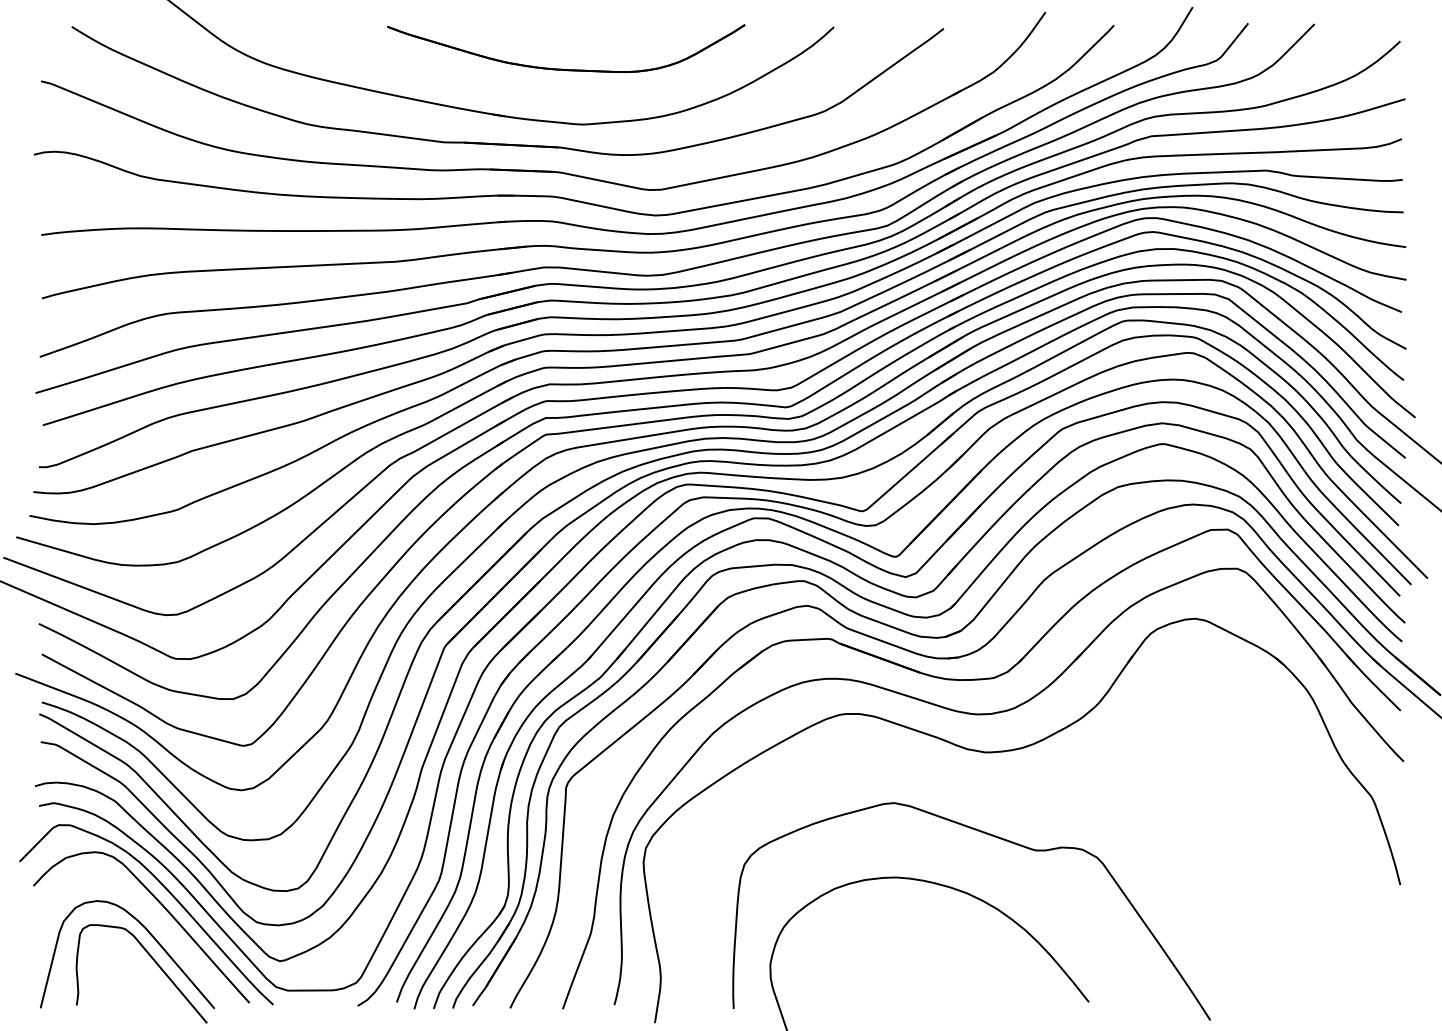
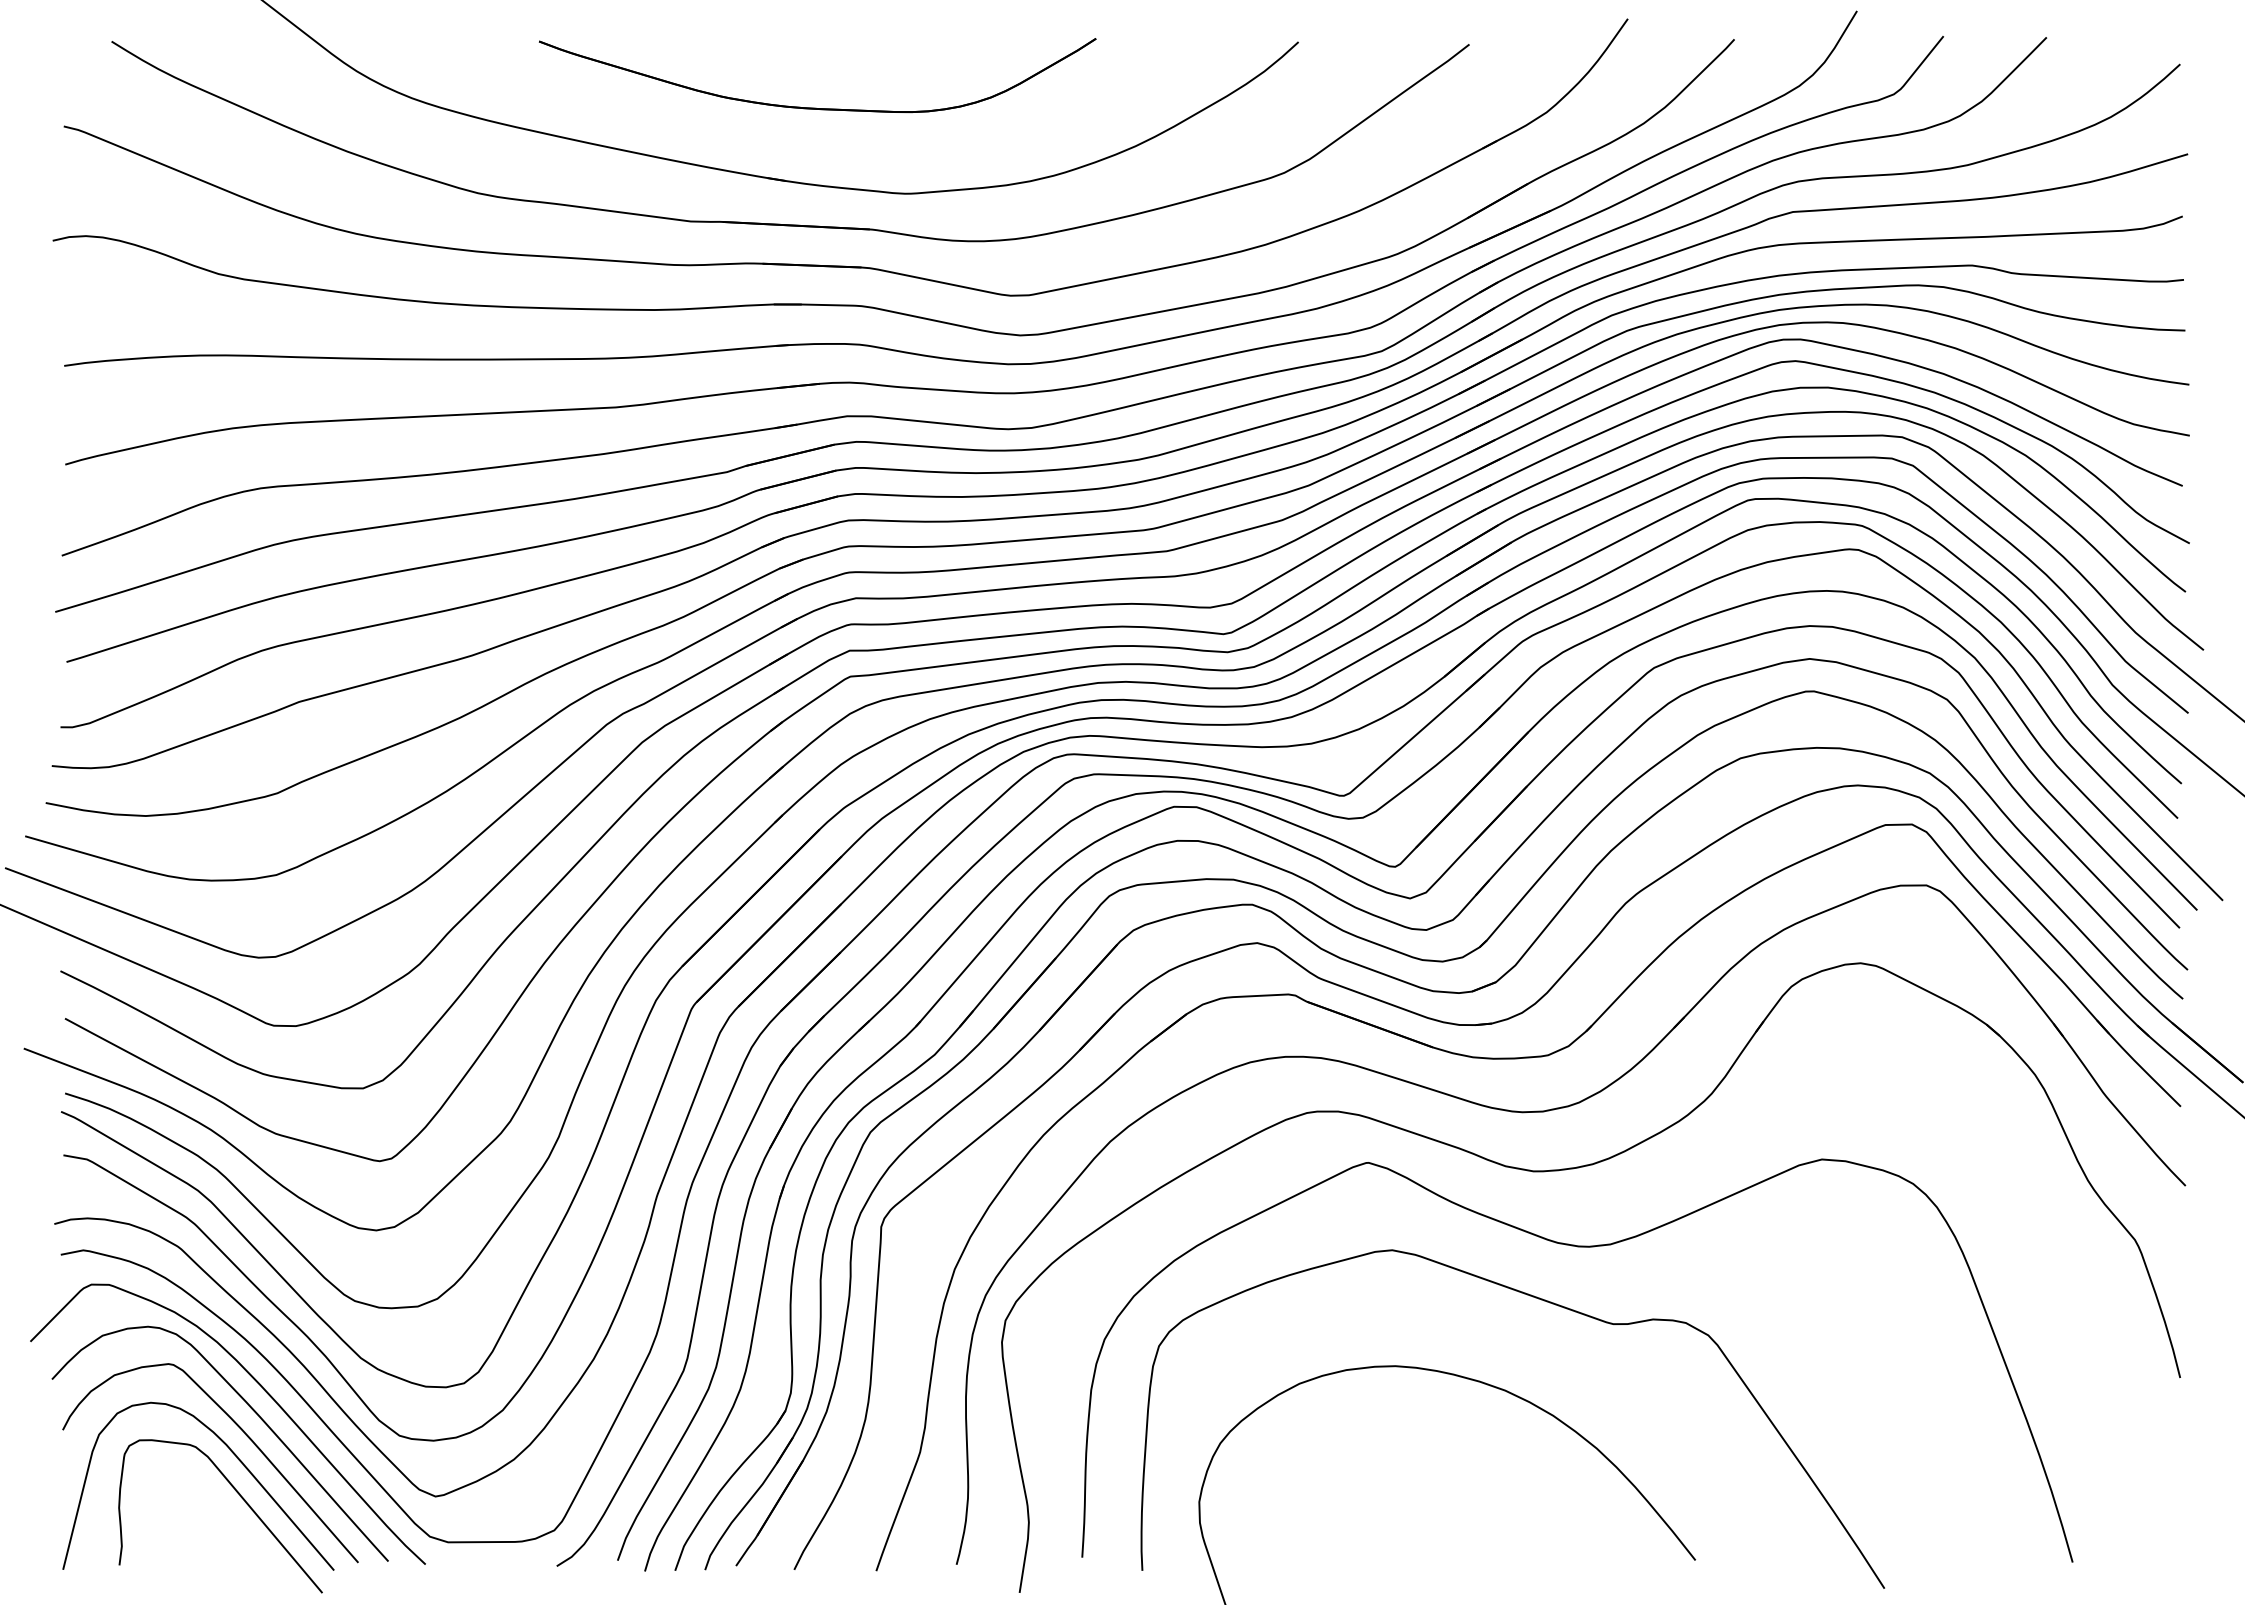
part: (563, 68) -> (813, 106), moved
curve: (1012, 801) -> (1576, 1247), added
curve: (157, 922) -> (245, 1436), added

